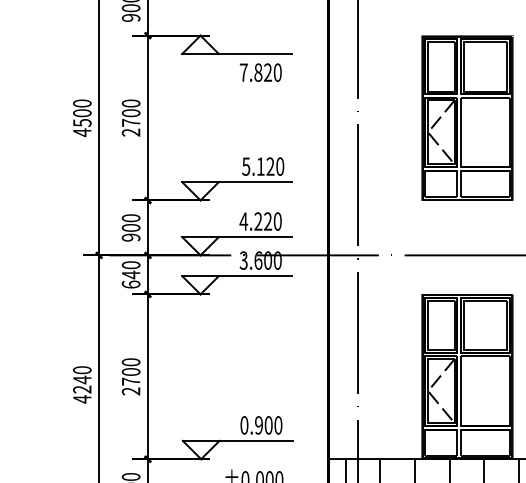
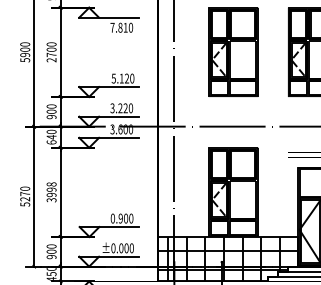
text: (267, 72) -> (125, 27), 7.820 -> 7.810
text: (82, 127) -> (25, 57), 4500 -> 5900
text: (243, 221) -> (112, 108), 4.220 -> 3.220
text: (130, 377) -> (51, 192), 2700 -> 3998
text: (82, 388) -> (25, 198), 4240 -> 5270

